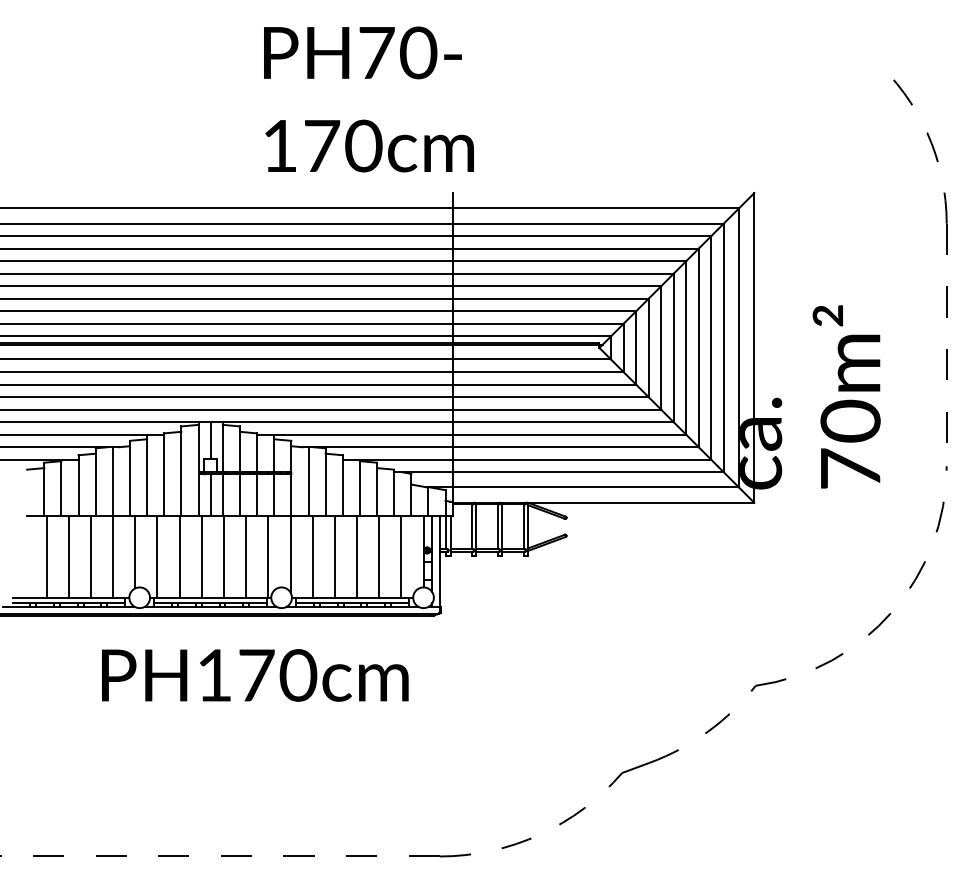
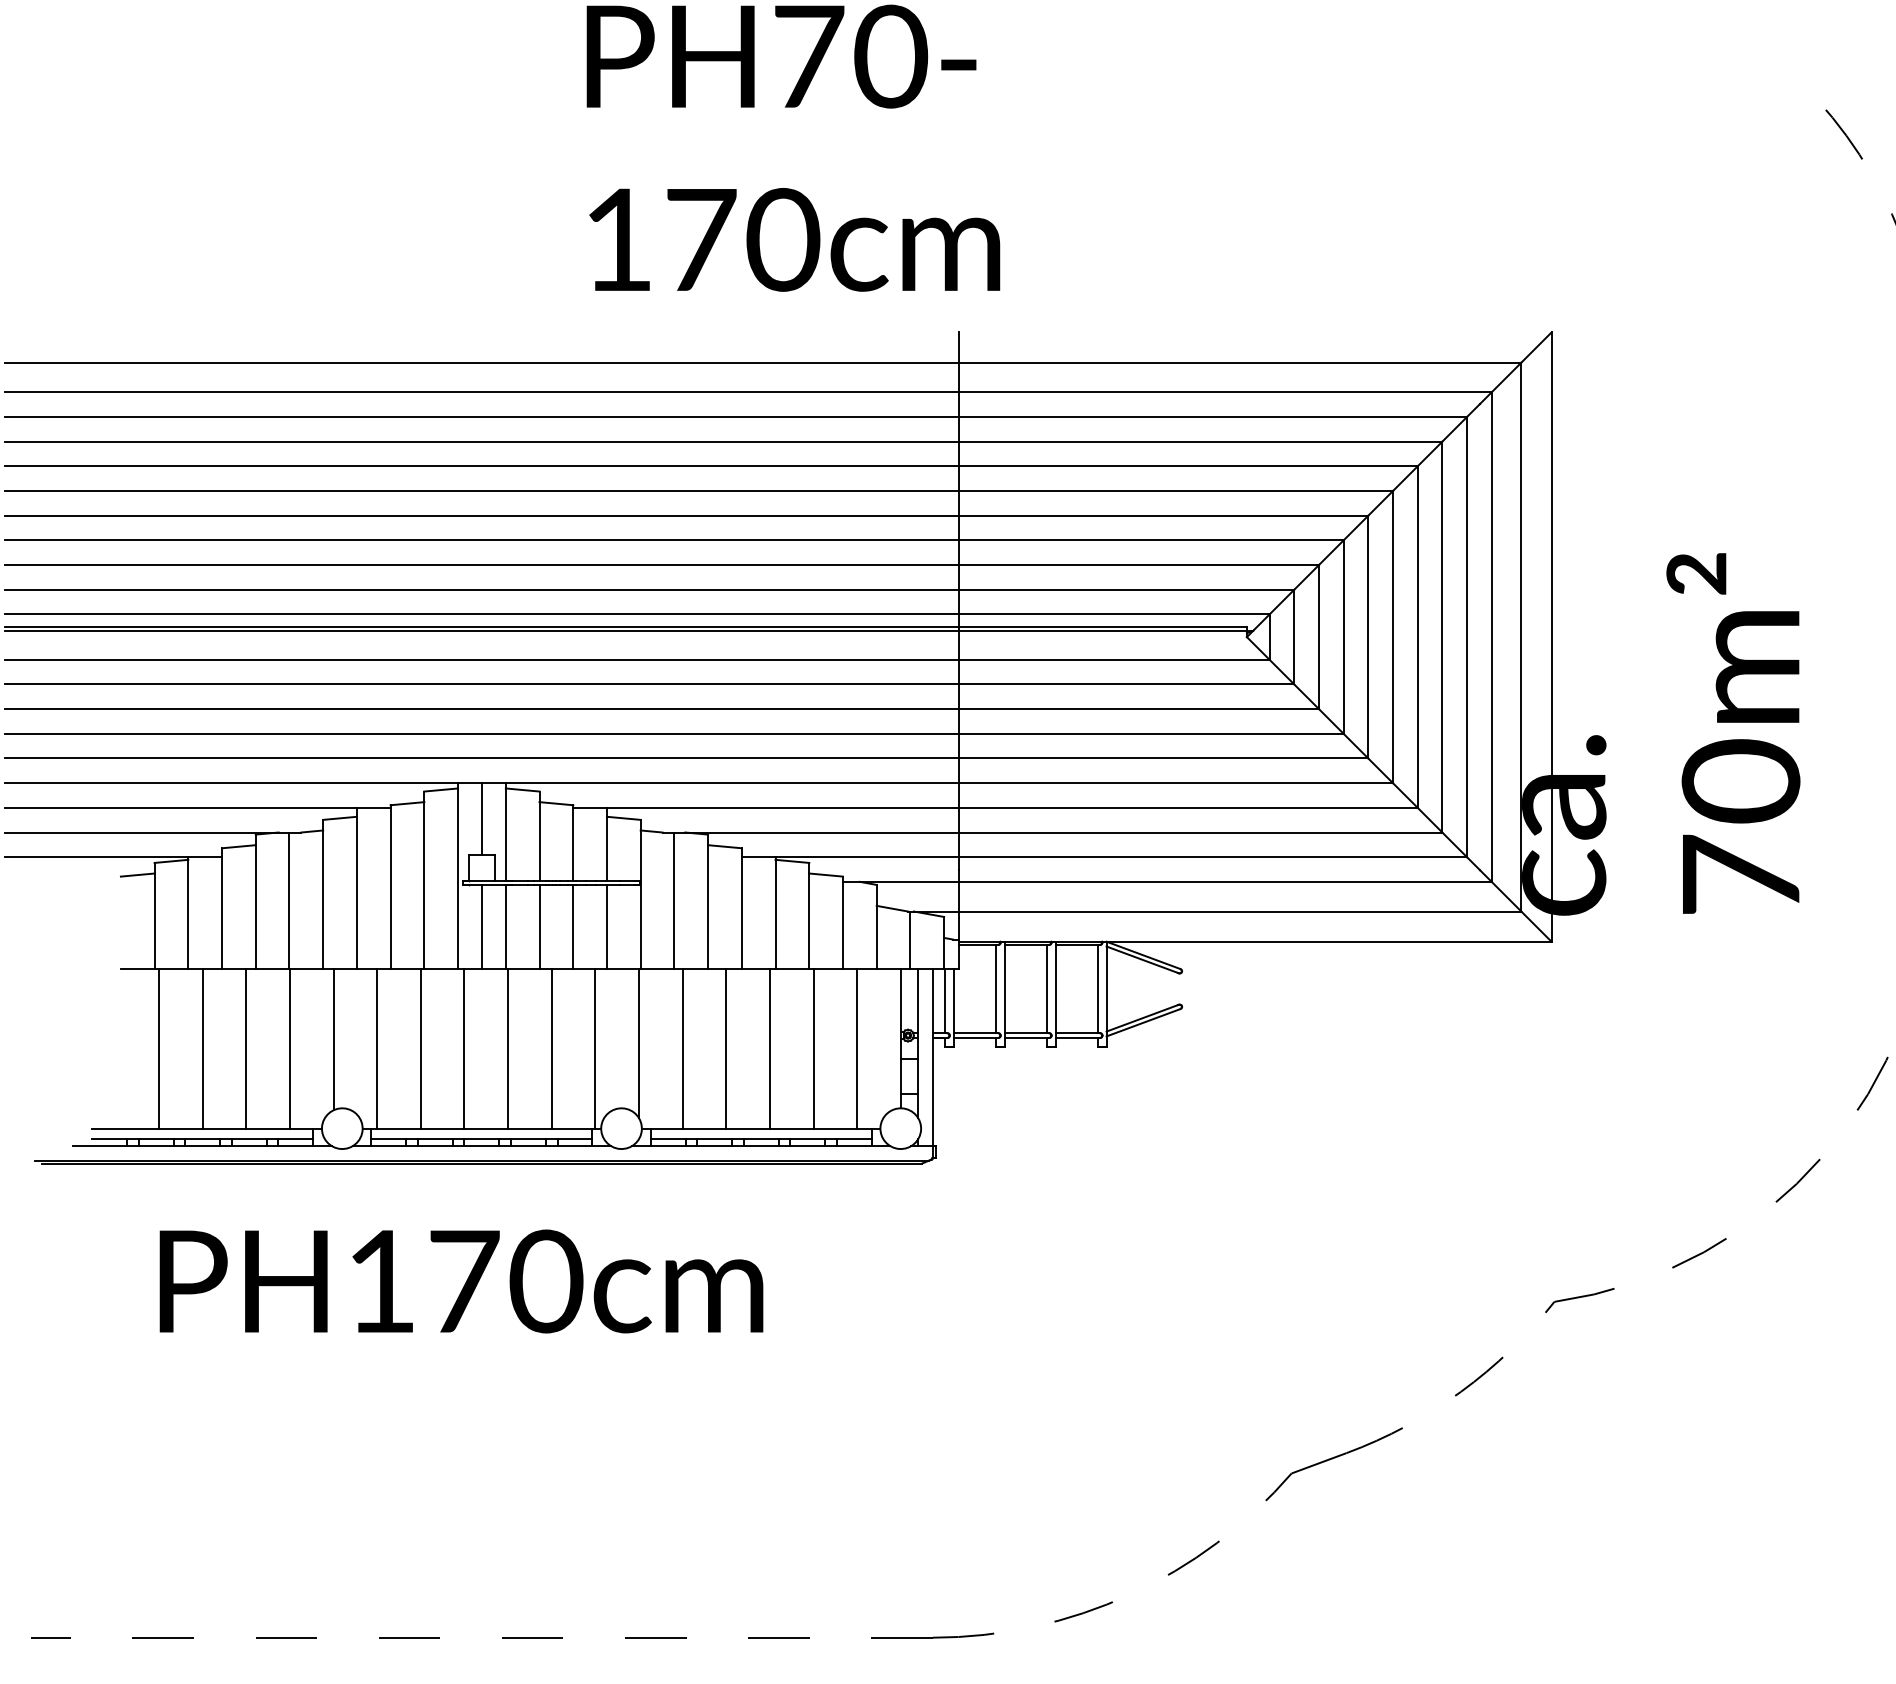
text: (255, 675) -> (461, 1281), moved

